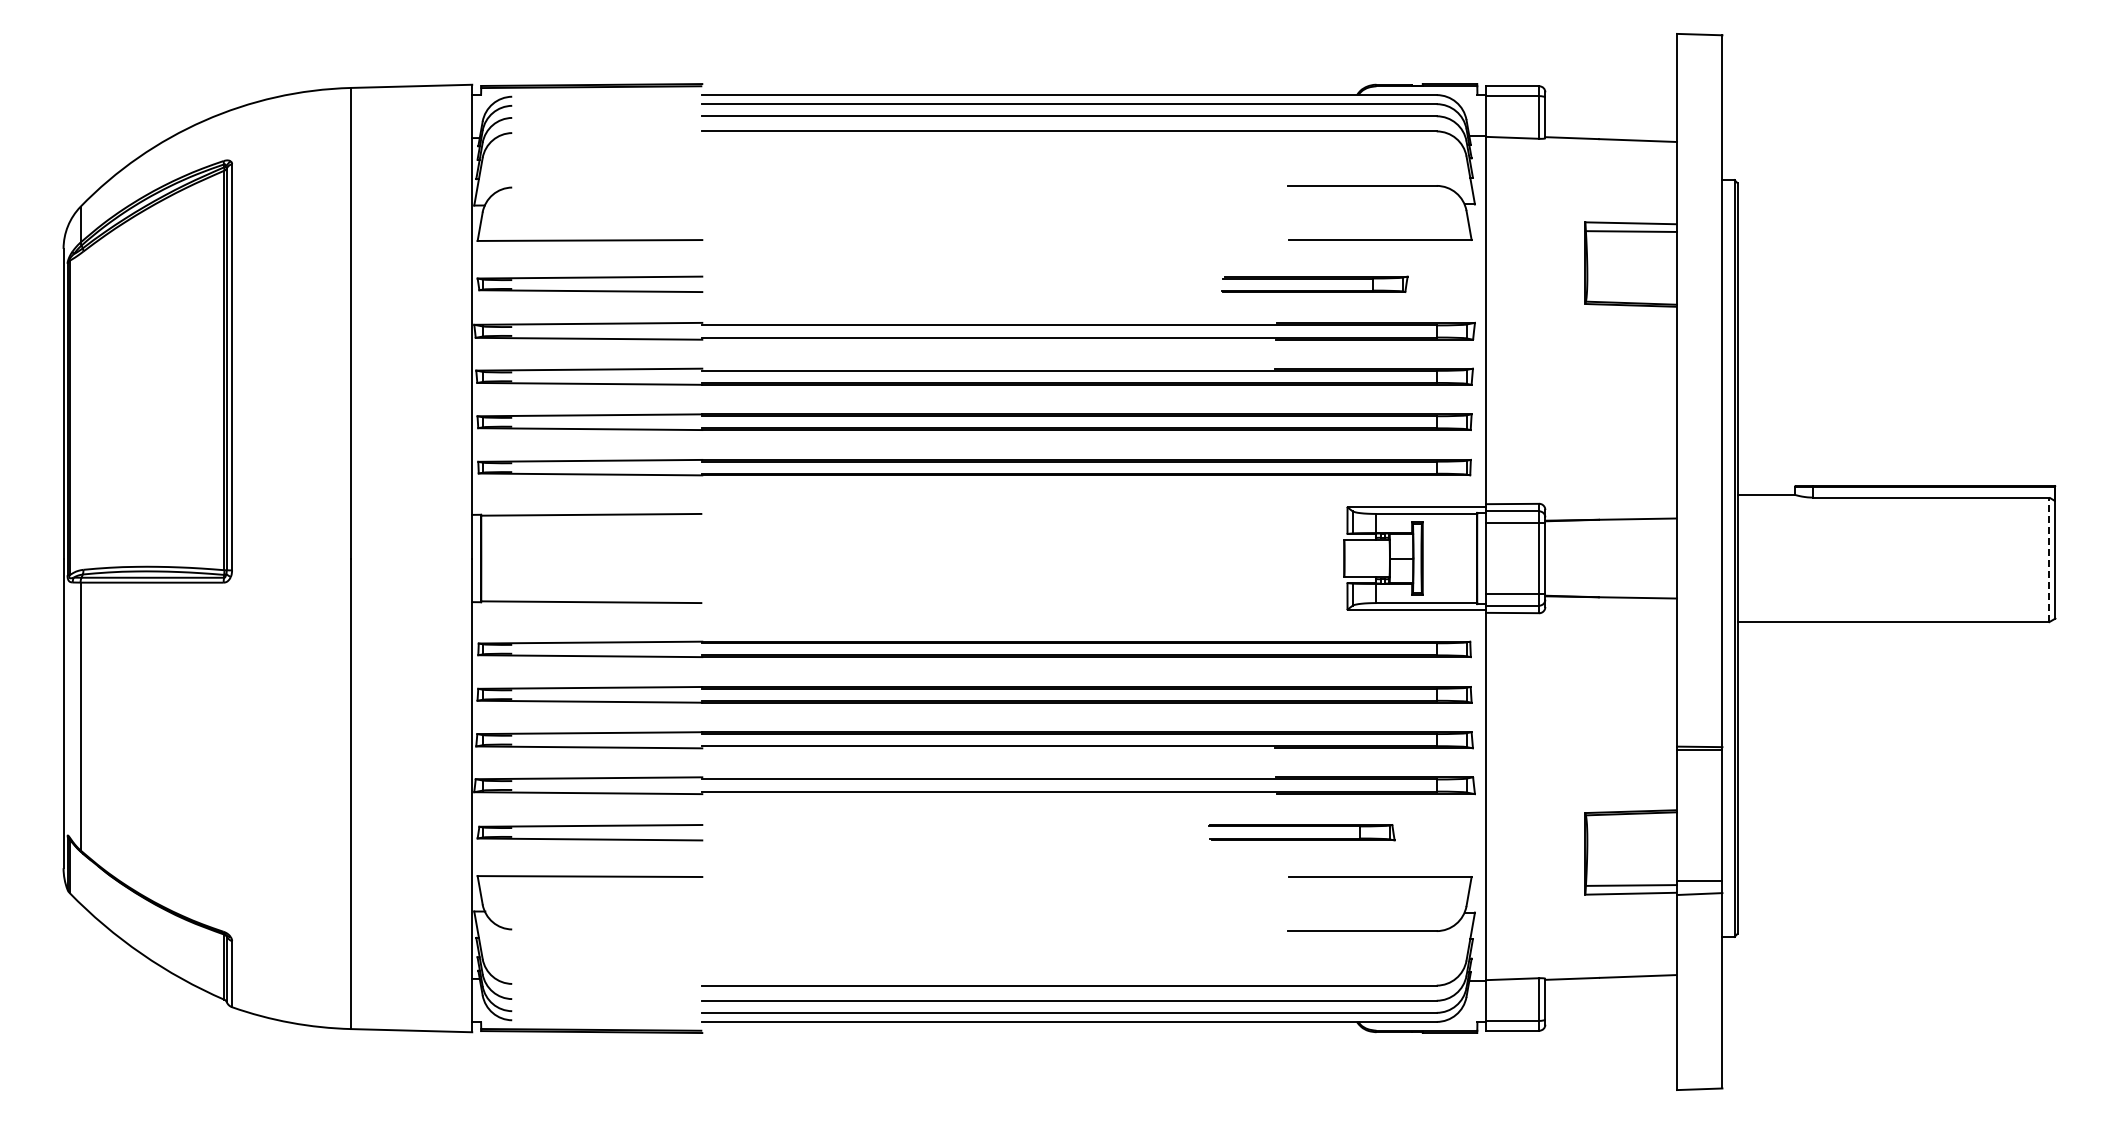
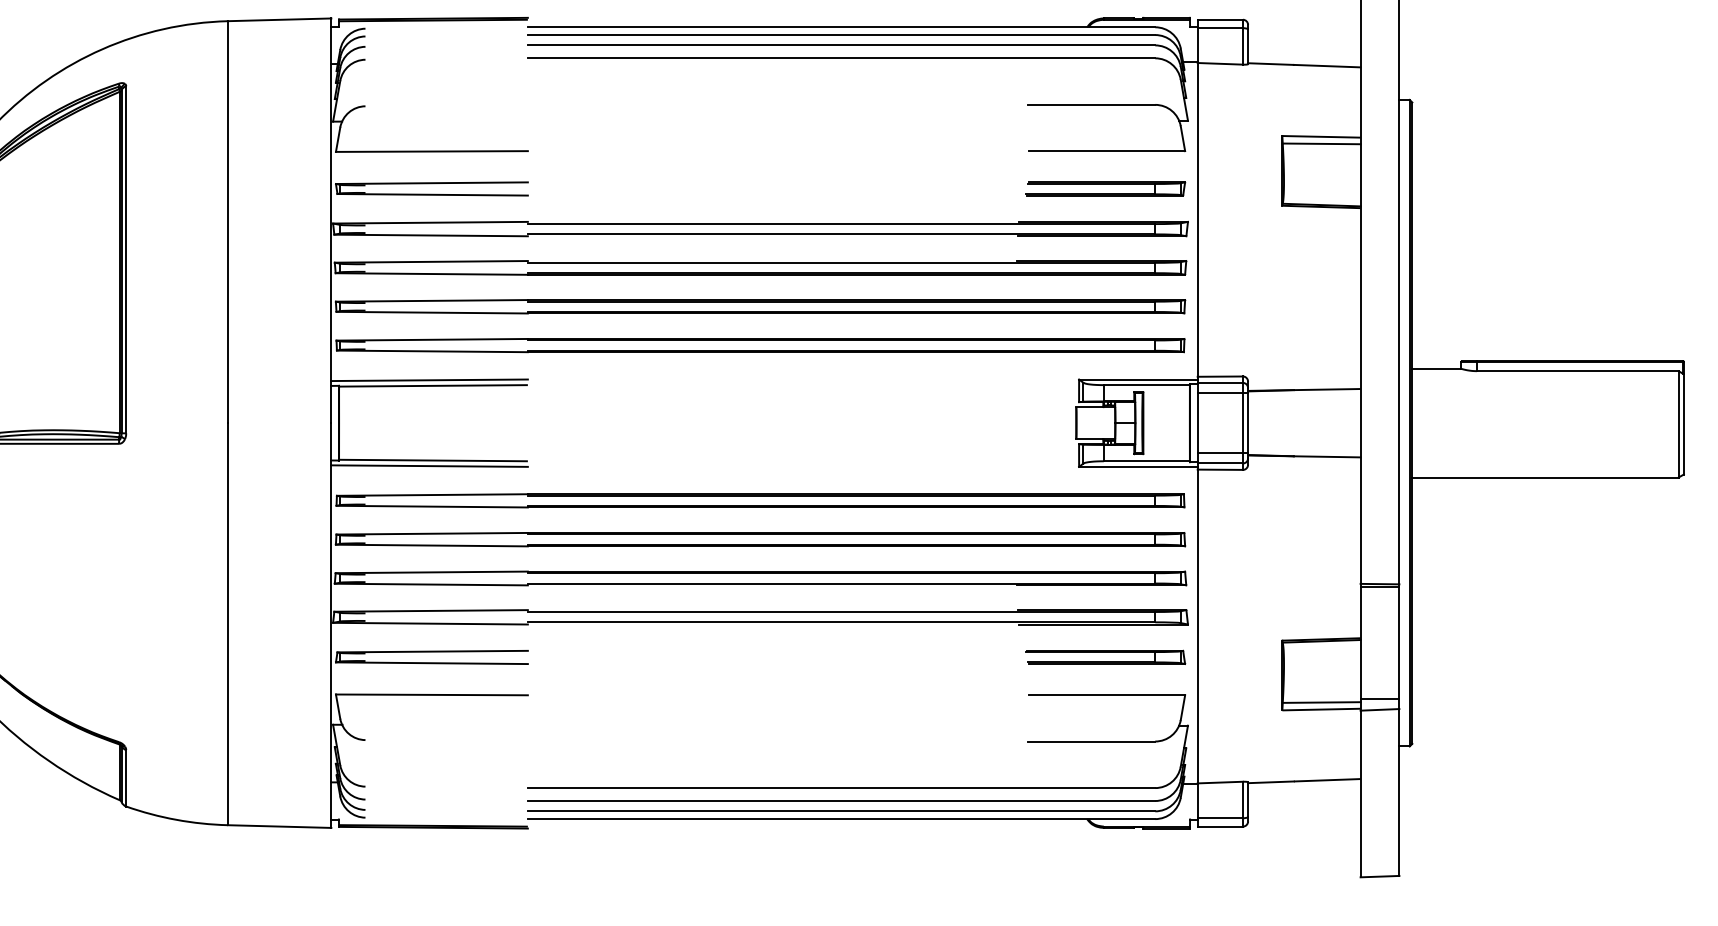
part: (1314, 283) -> (1105, 188), moved
line: (587, 508) -> (429, 380), added
line: (2049, 559) -> (1678, 424), dashed -> solid
line: (587, 608) -> (429, 465), added
part: (1301, 832) -> (1105, 657), moved

